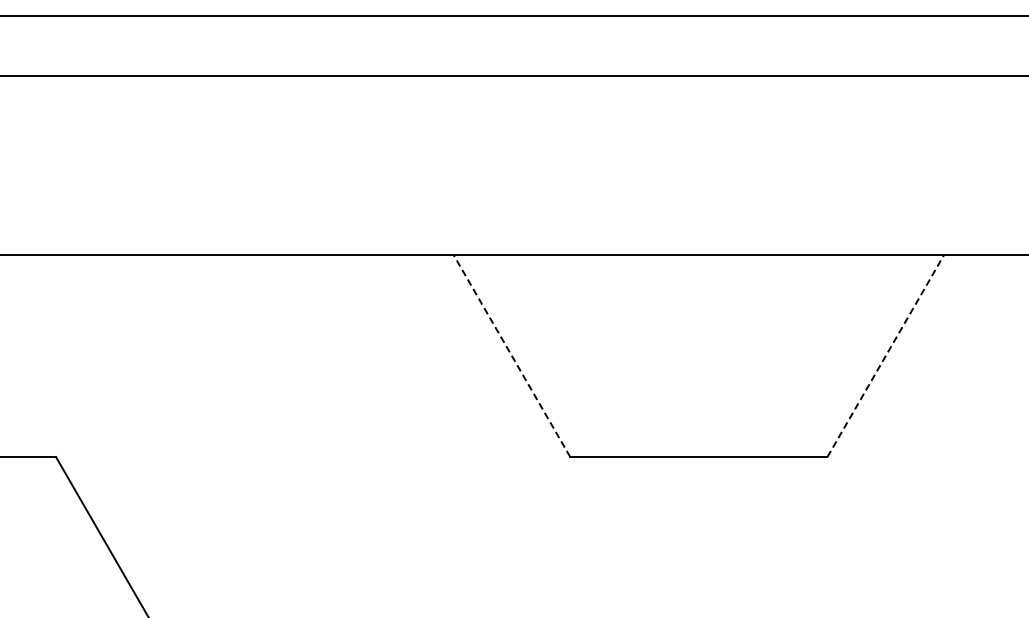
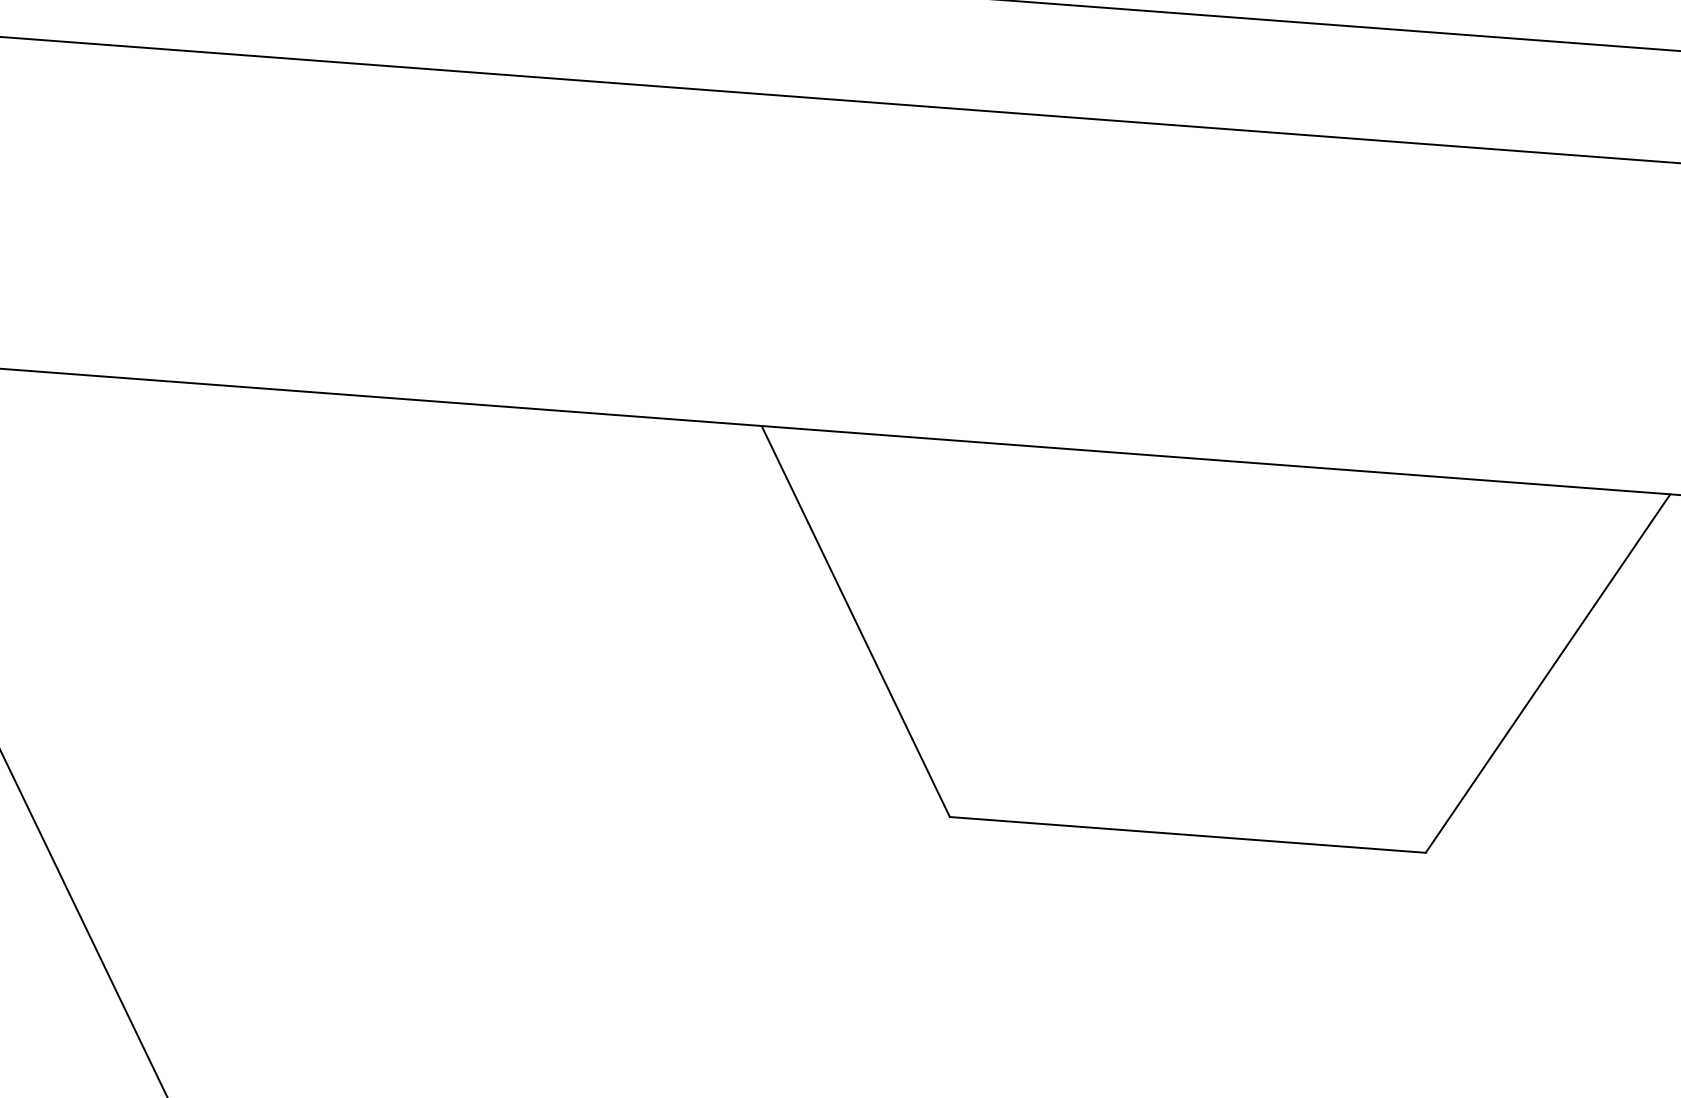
line: (511, 355) -> (855, 620), dashed -> solid
line: (885, 355) -> (1547, 672), dashed -> solid

